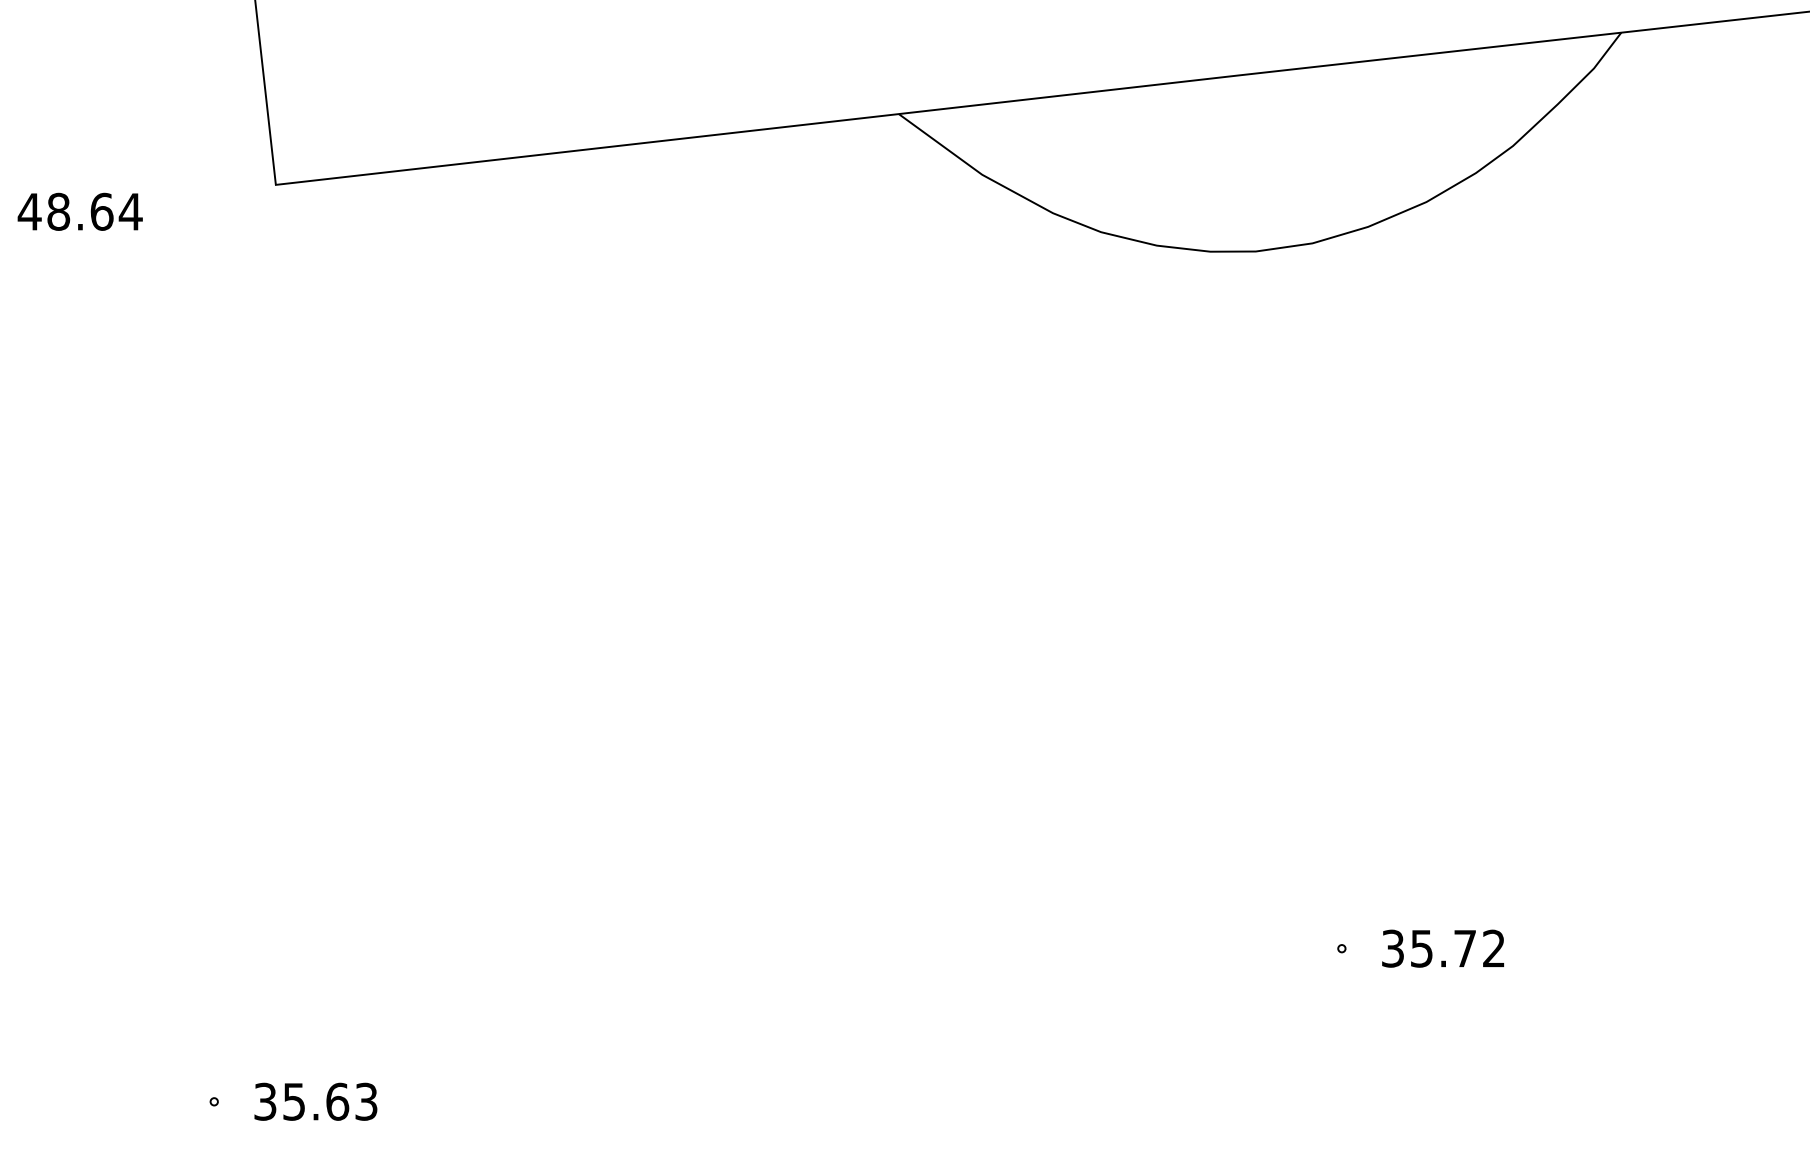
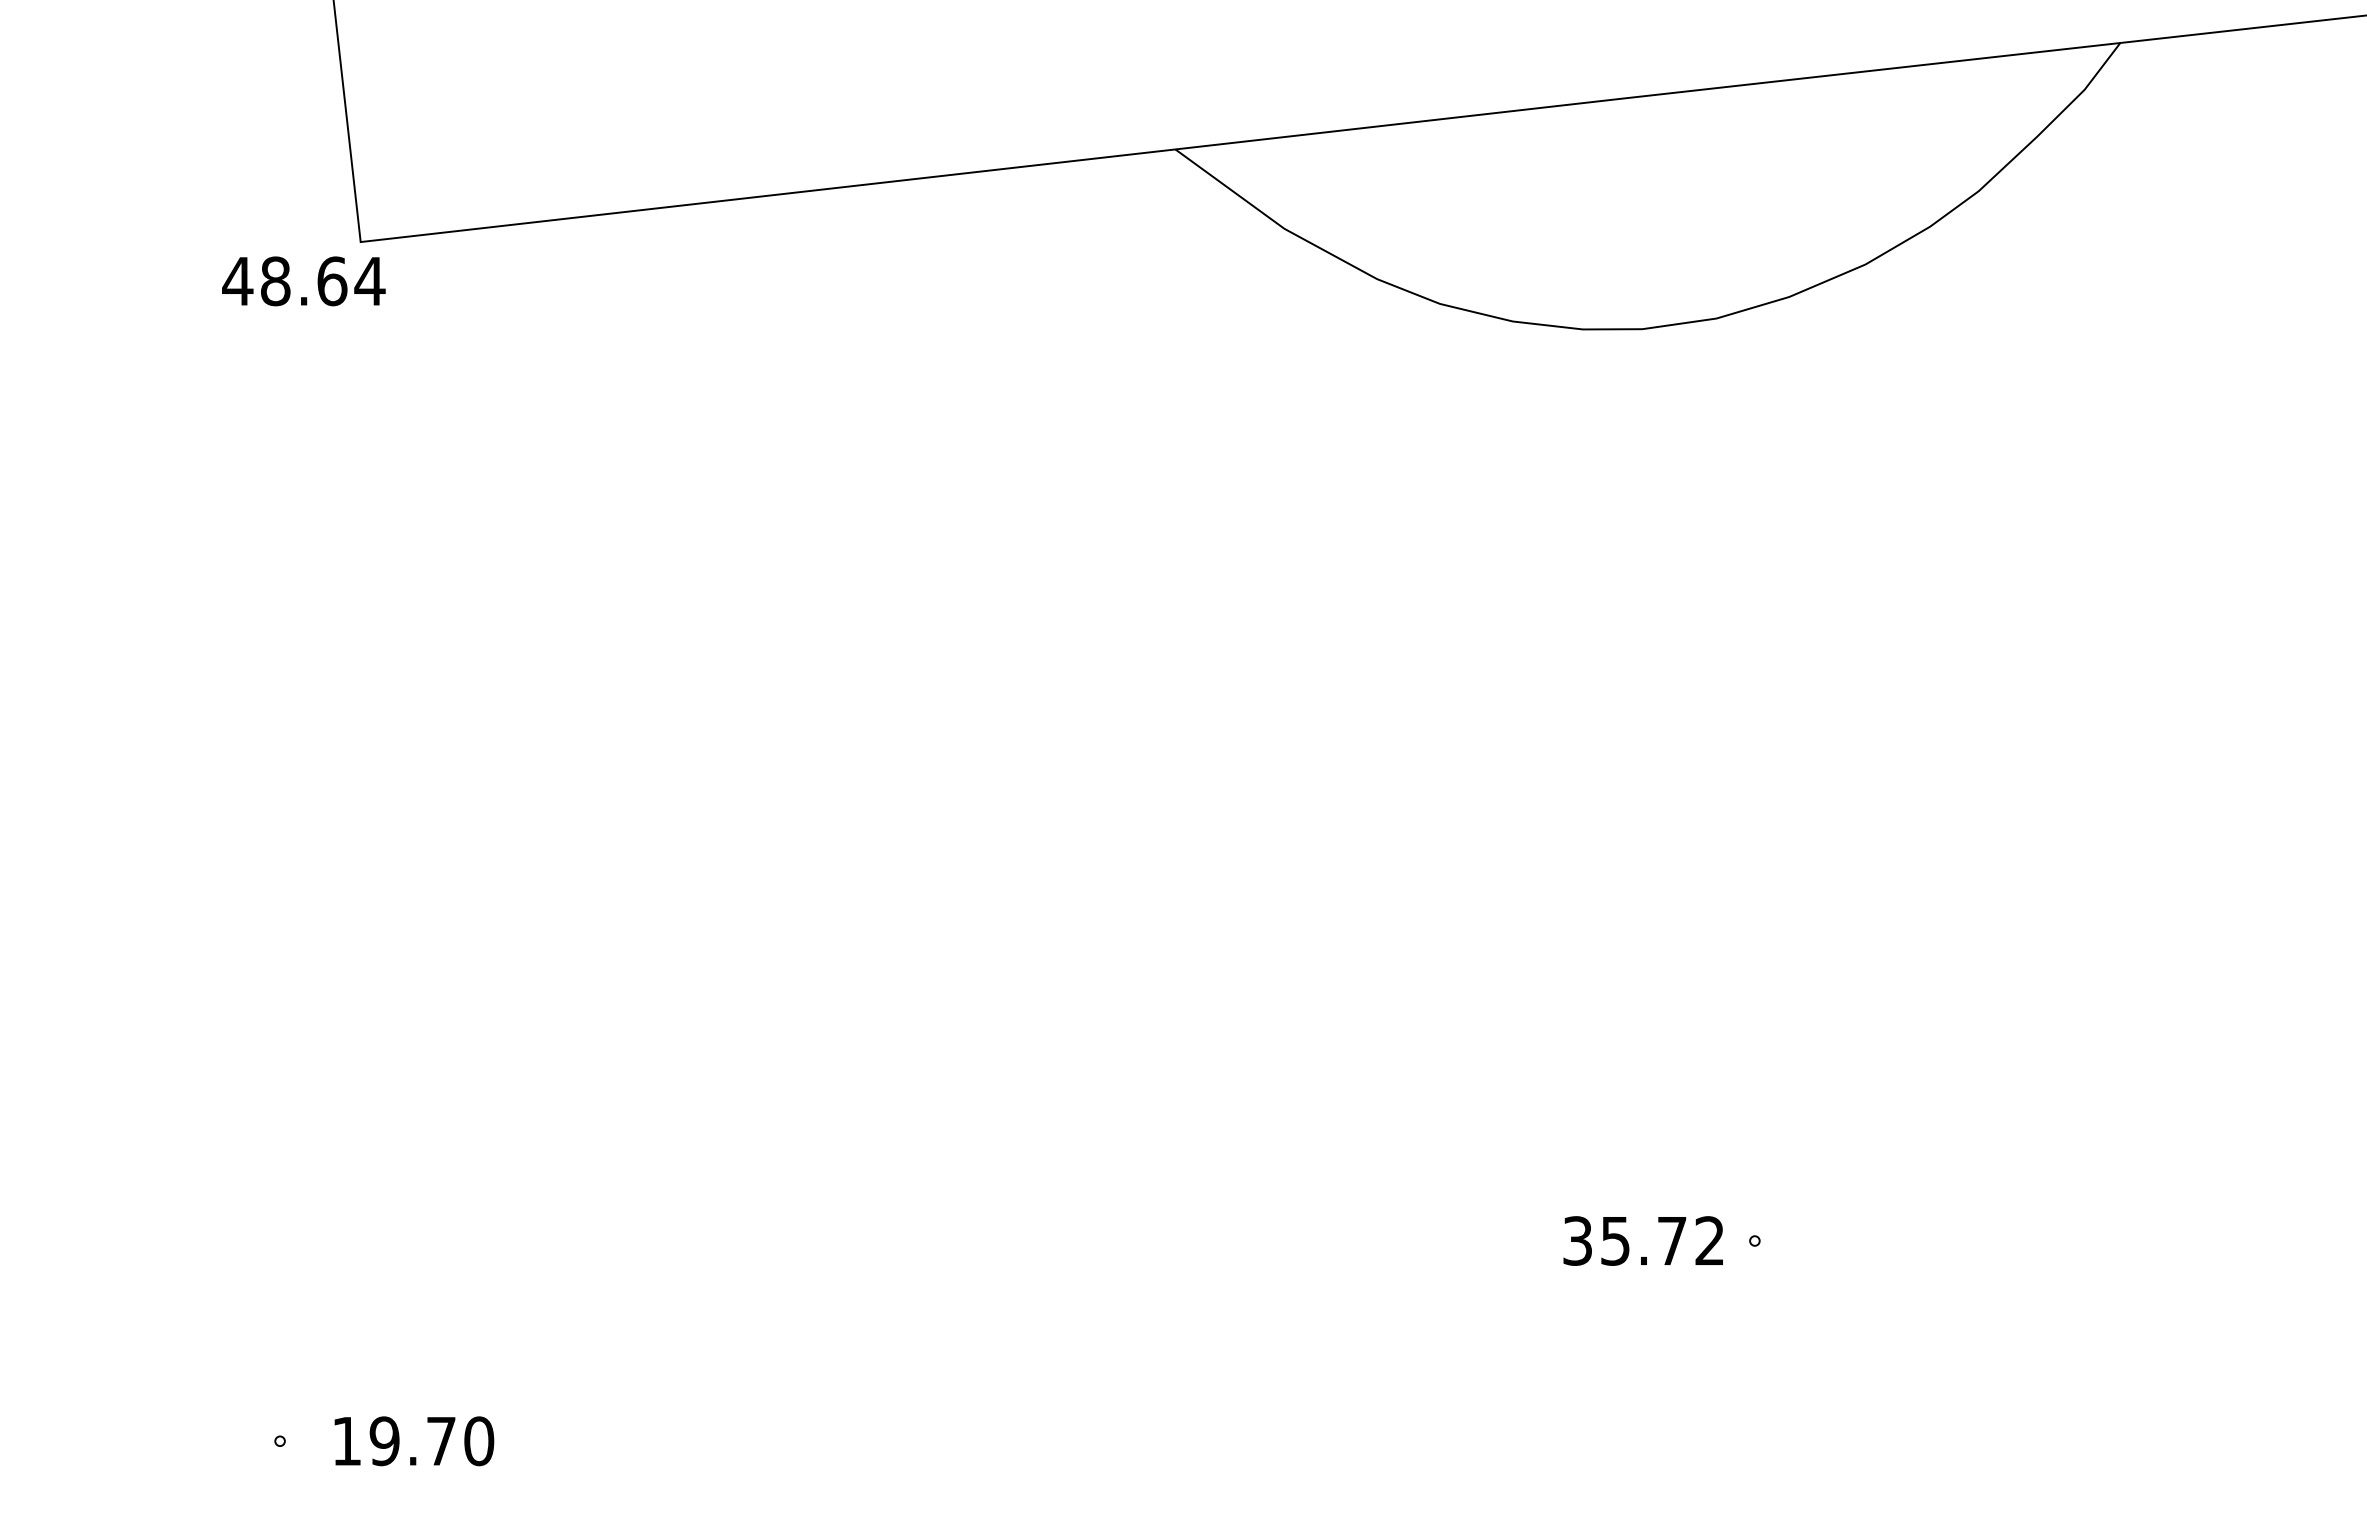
text: (79, 211) -> (303, 281), moved
text: (1442, 948) -> (1642, 1240), moved
text: (316, 1101) -> (413, 1441), 35.63 -> 19.70

